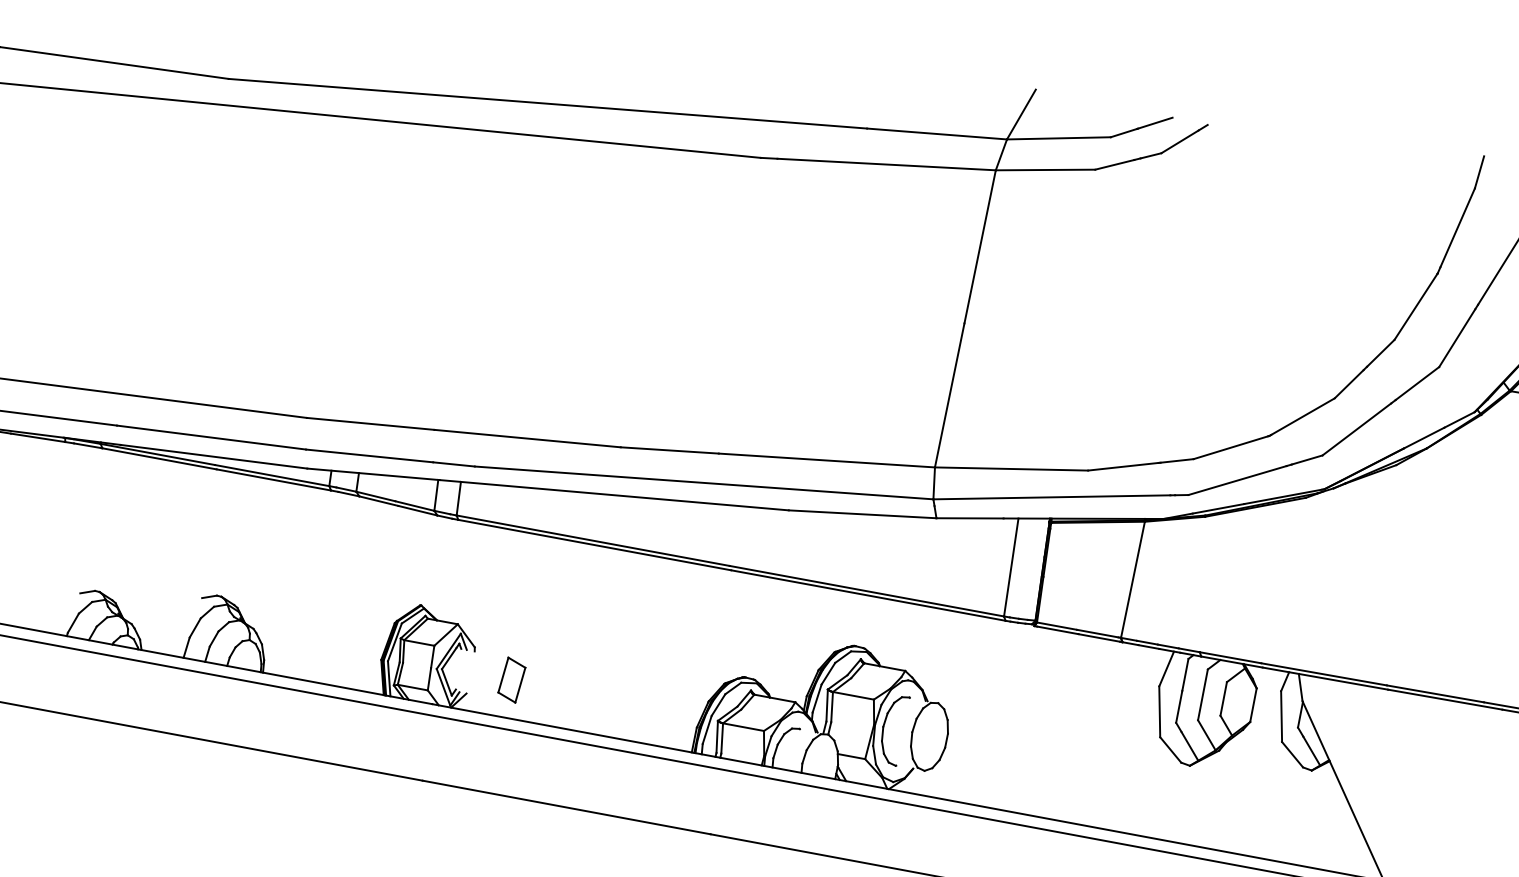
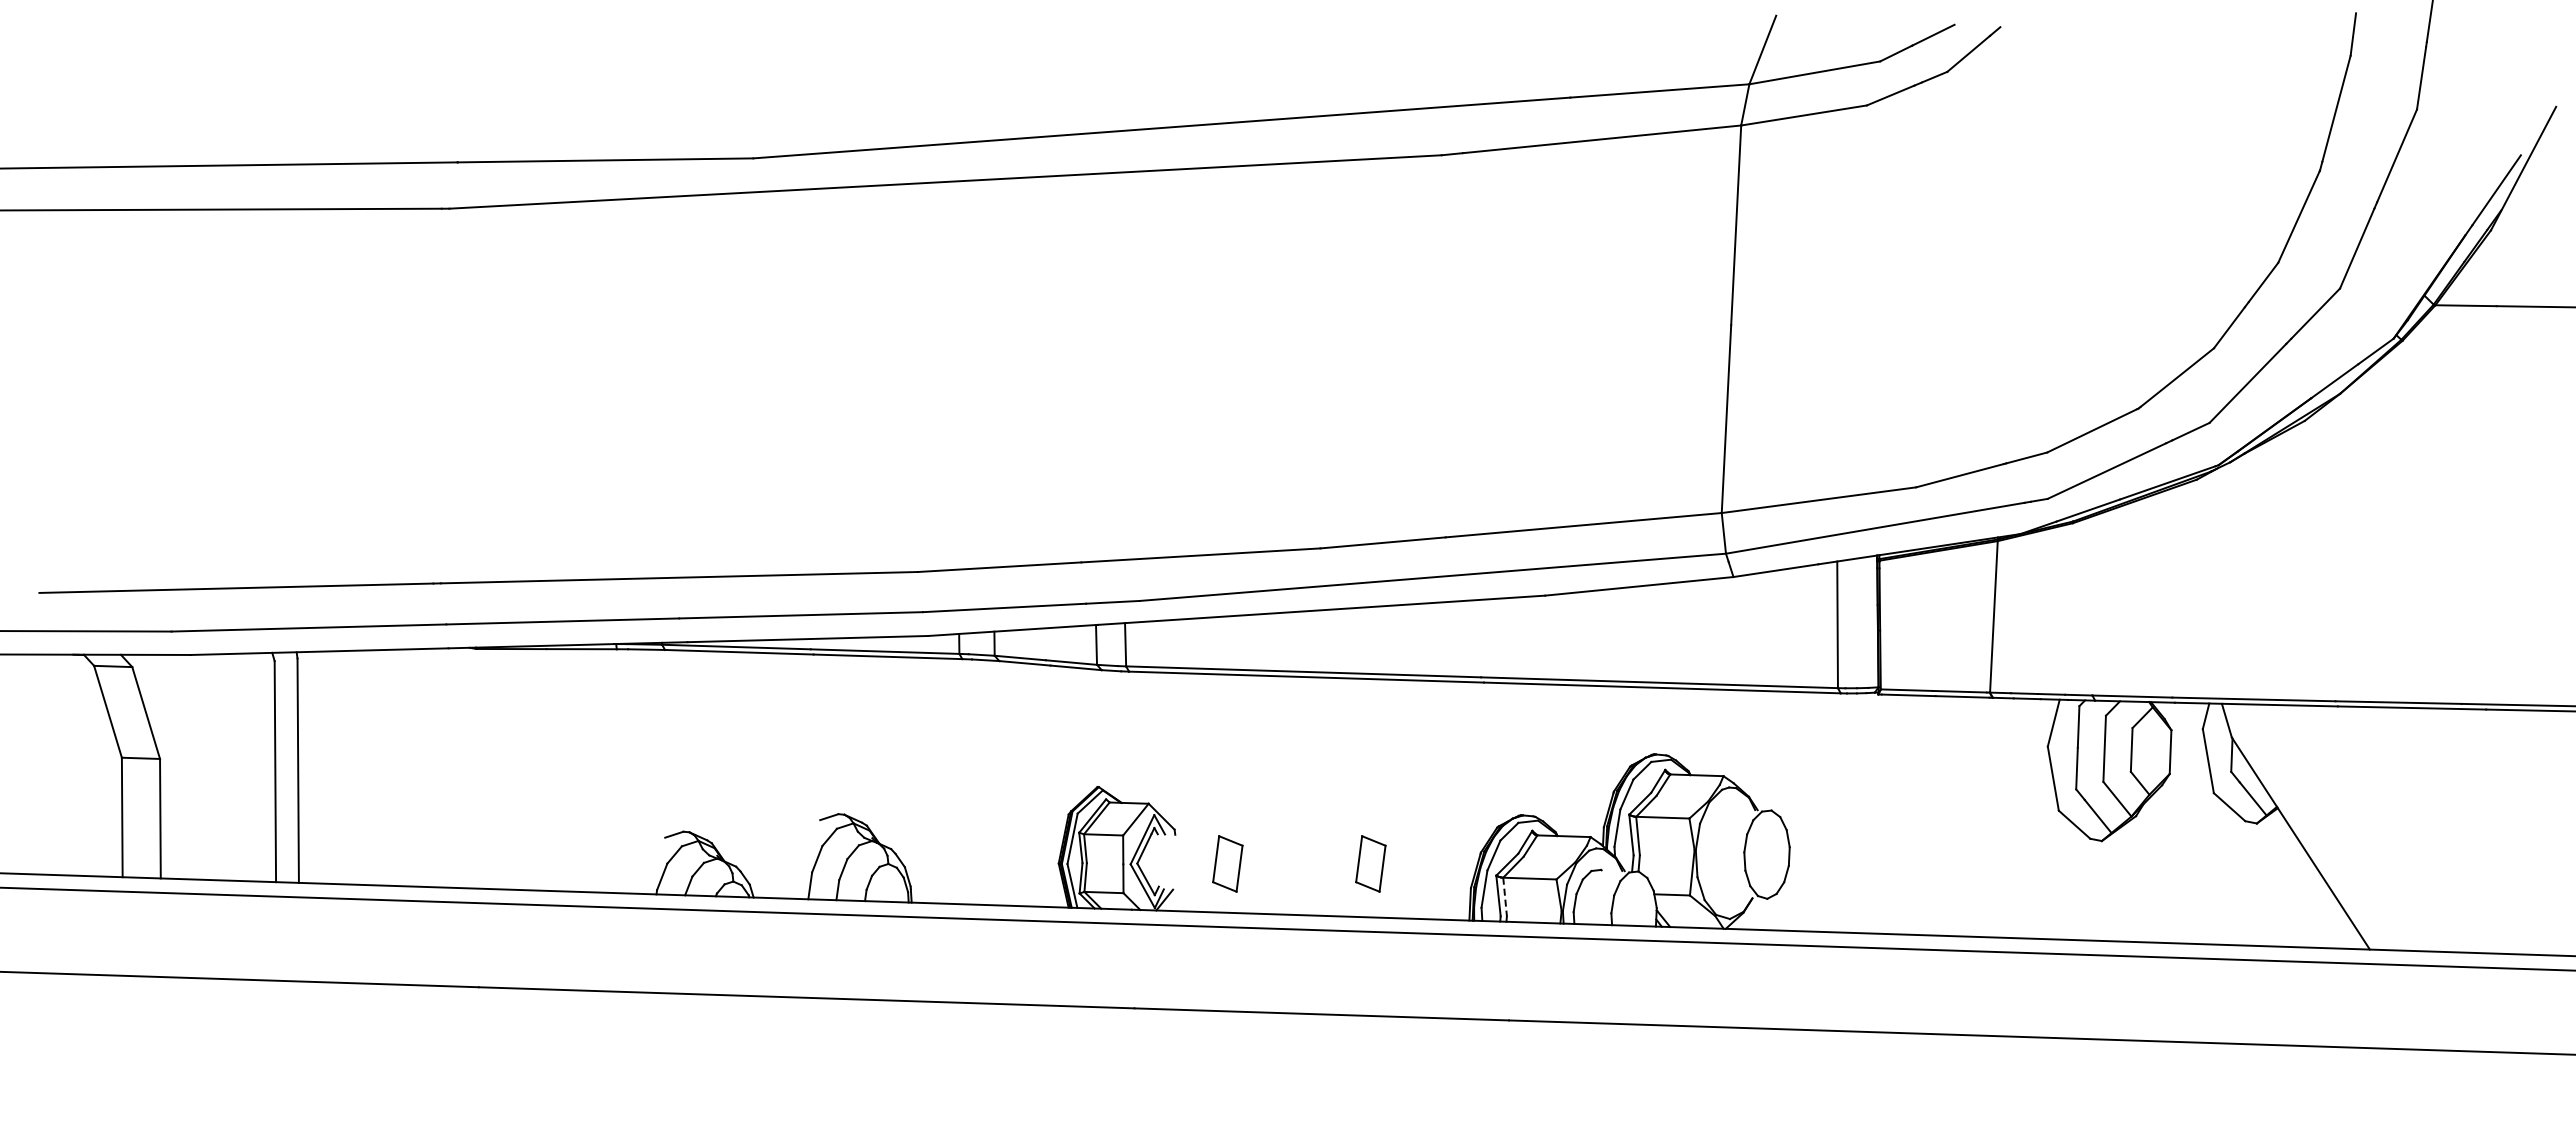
part: (622, 696) -> (1370, 863), added
part: (883, 728) -> (1707, 853), removed
line: (722, 738) -> (1505, 897), solid -> dashed

